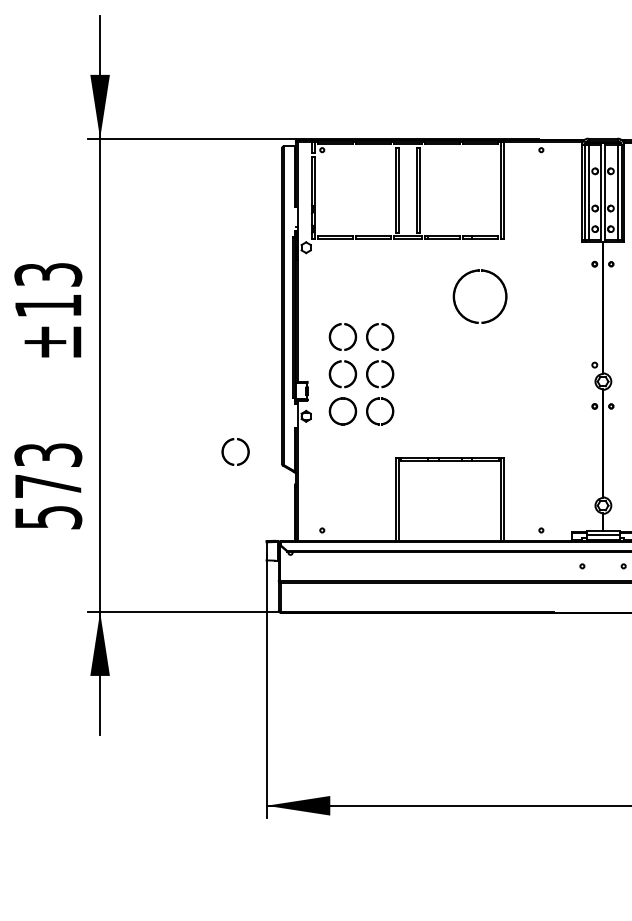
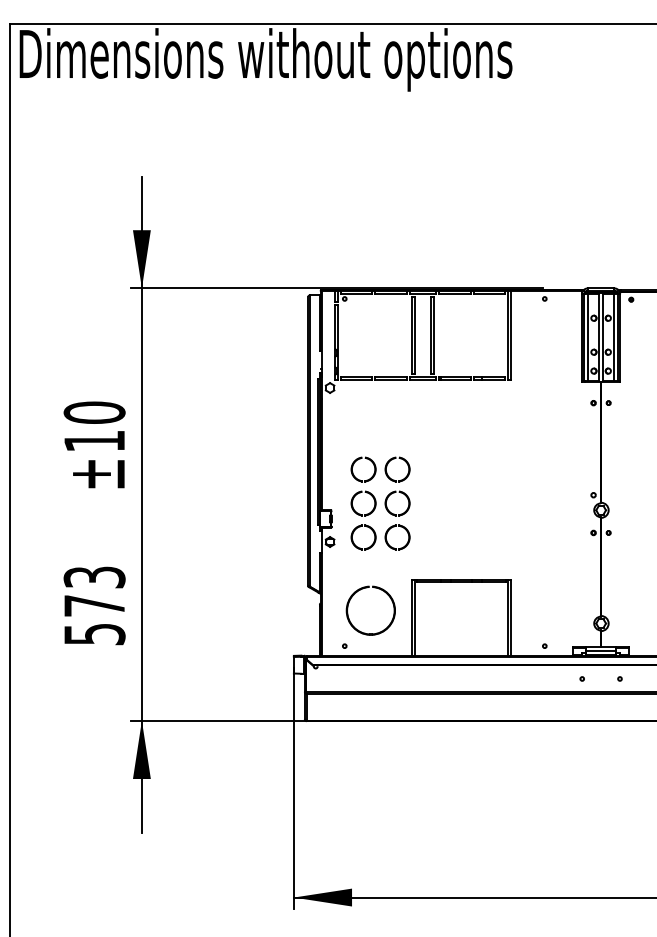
text: (48, 274) -> (94, 412), ±13 -> ±10
part: (464, 277) -> (356, 593), moved
part: (230, 442) -> (260, 565), removed

